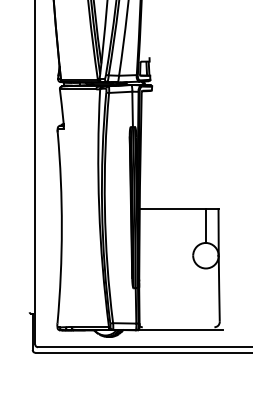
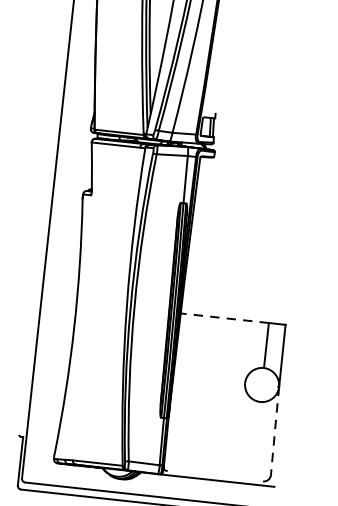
line: (172, 209) -> (224, 318), solid -> dashed
line: (219, 288) -> (275, 430), solid -> dashed

